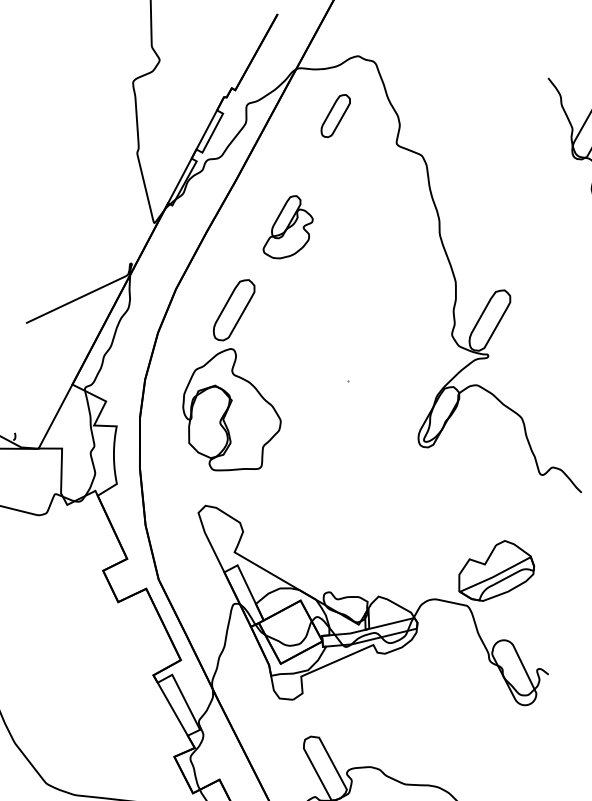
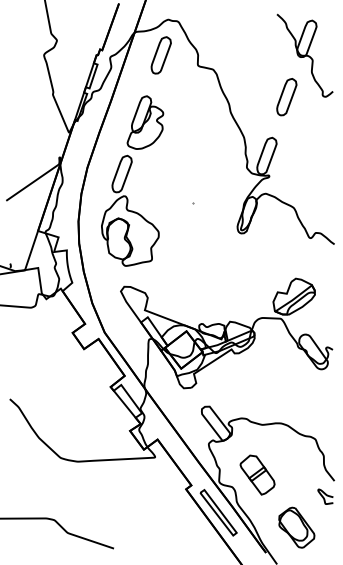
part: (334, 115) -> (160, 55), size x1.43
part: (540, 224) -> (286, 97), added
part: (289, 227) -> (145, 122), size x1.43

